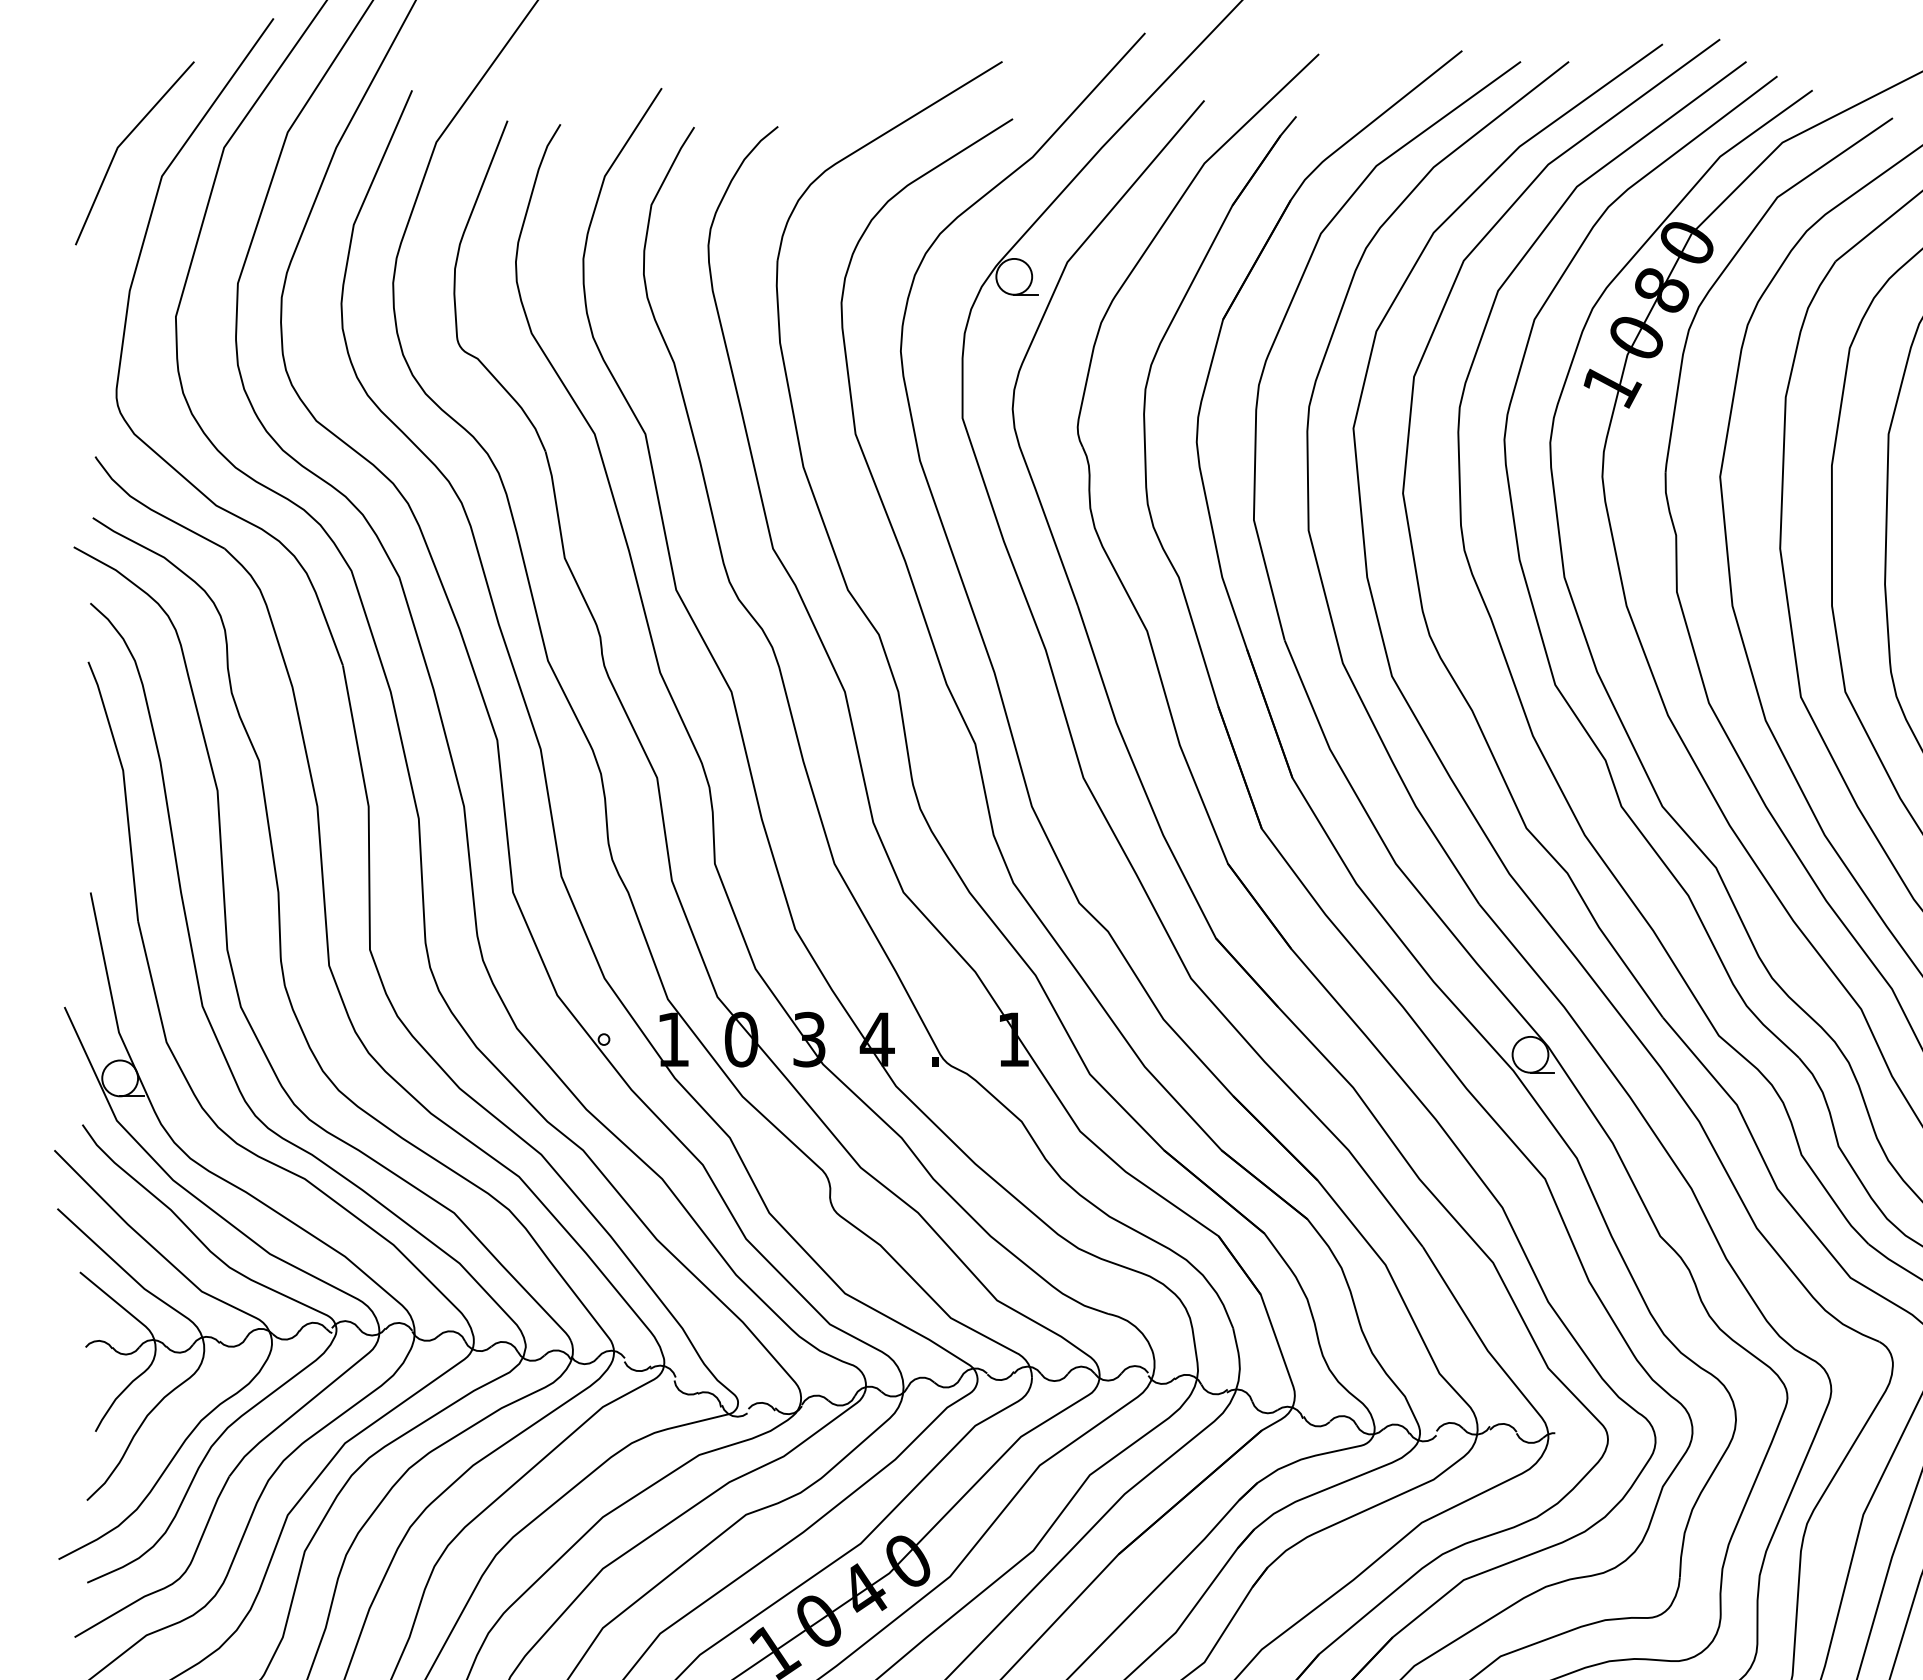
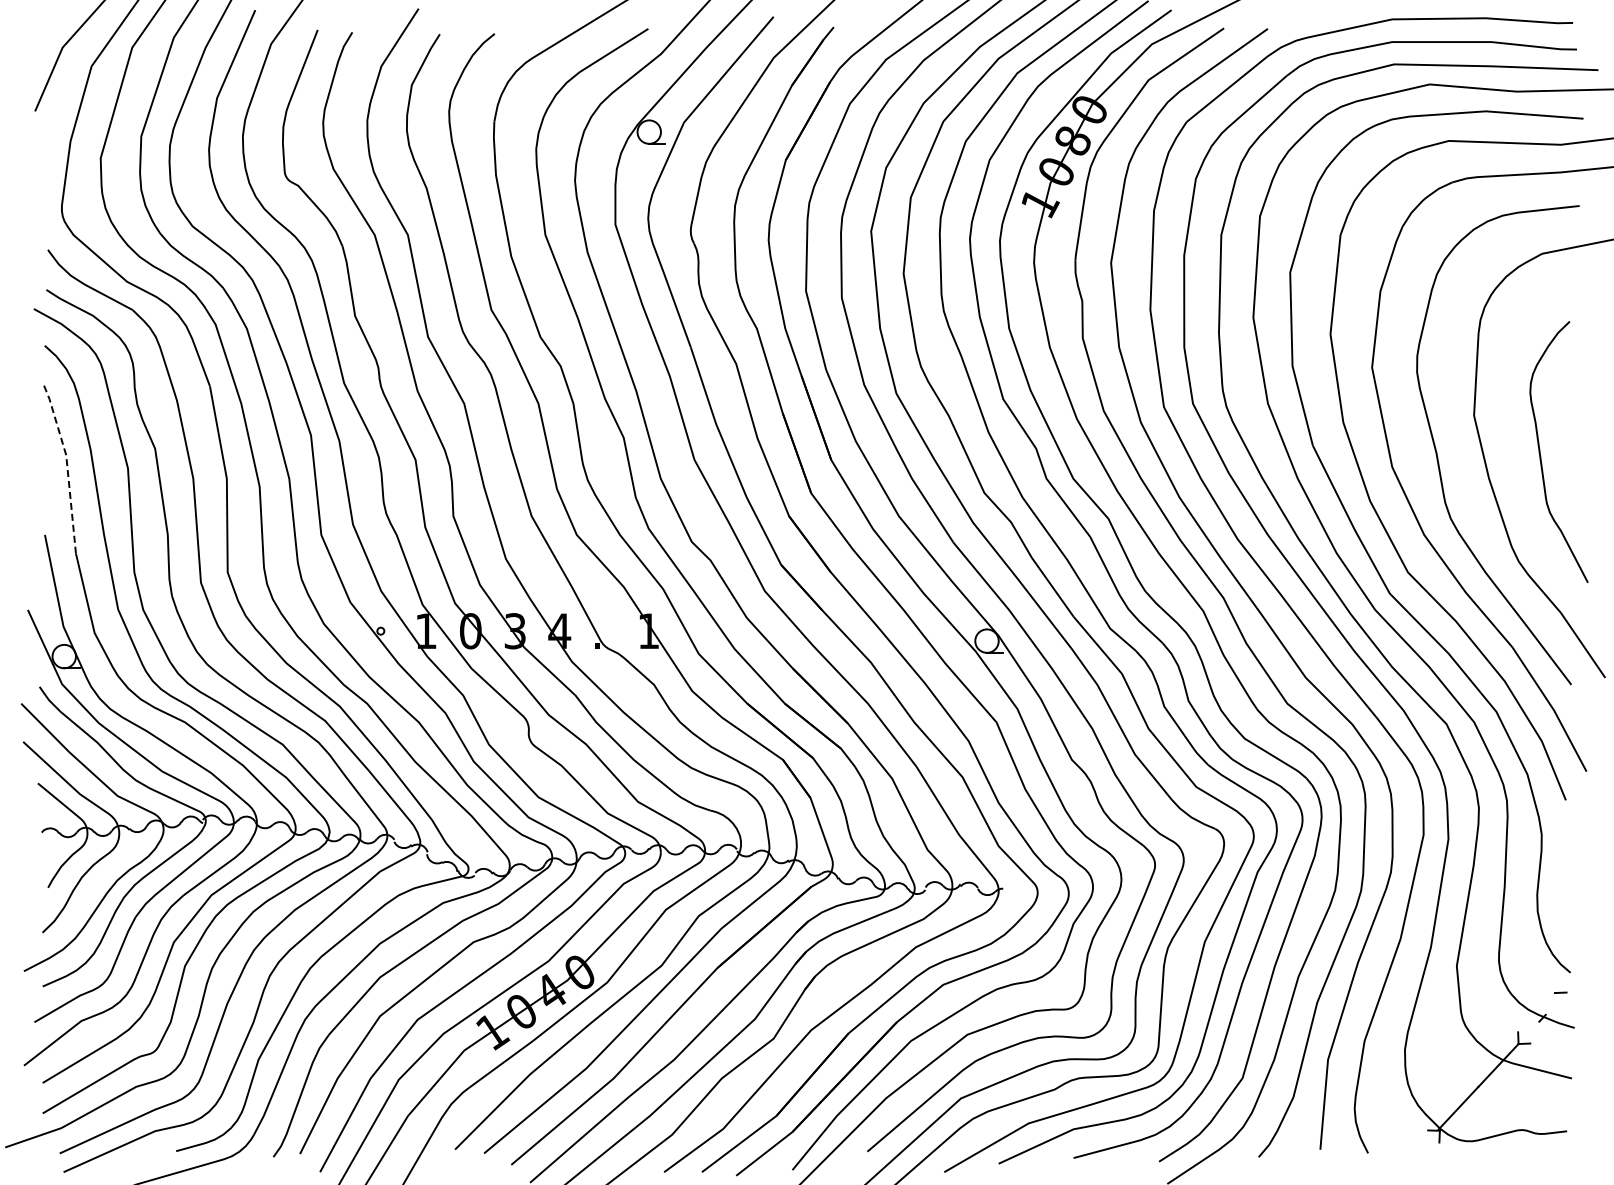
line: (125, 786) -> (67, 465), solid -> dashed

